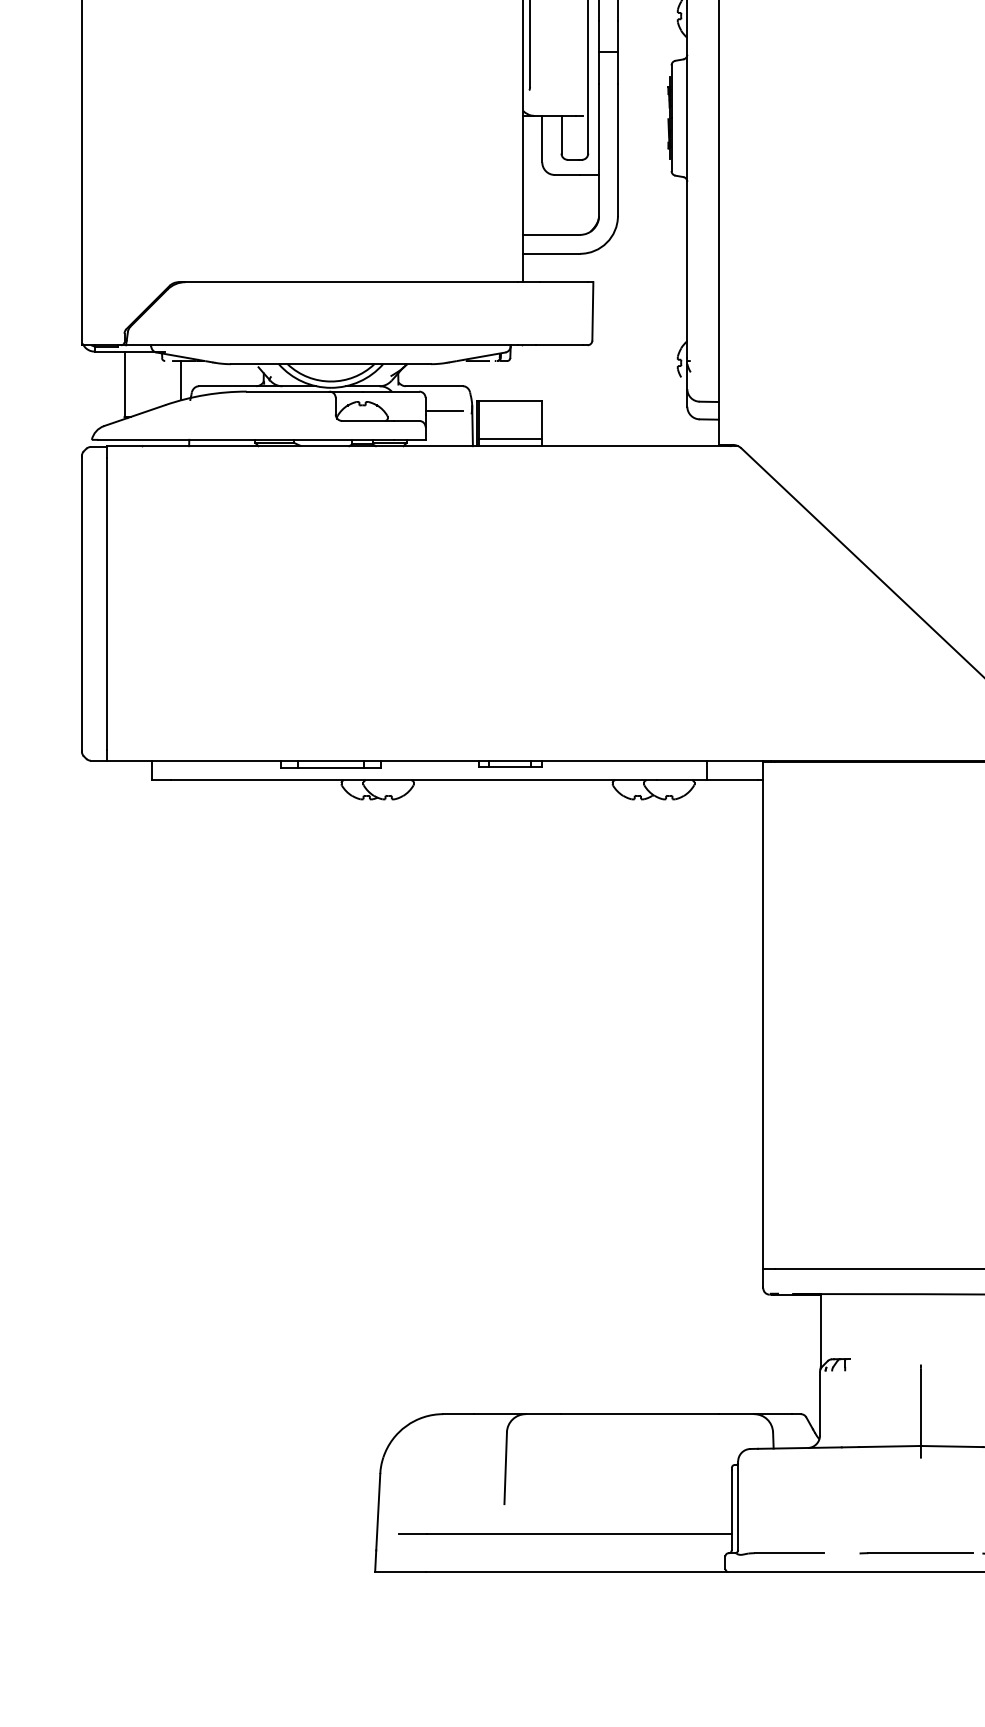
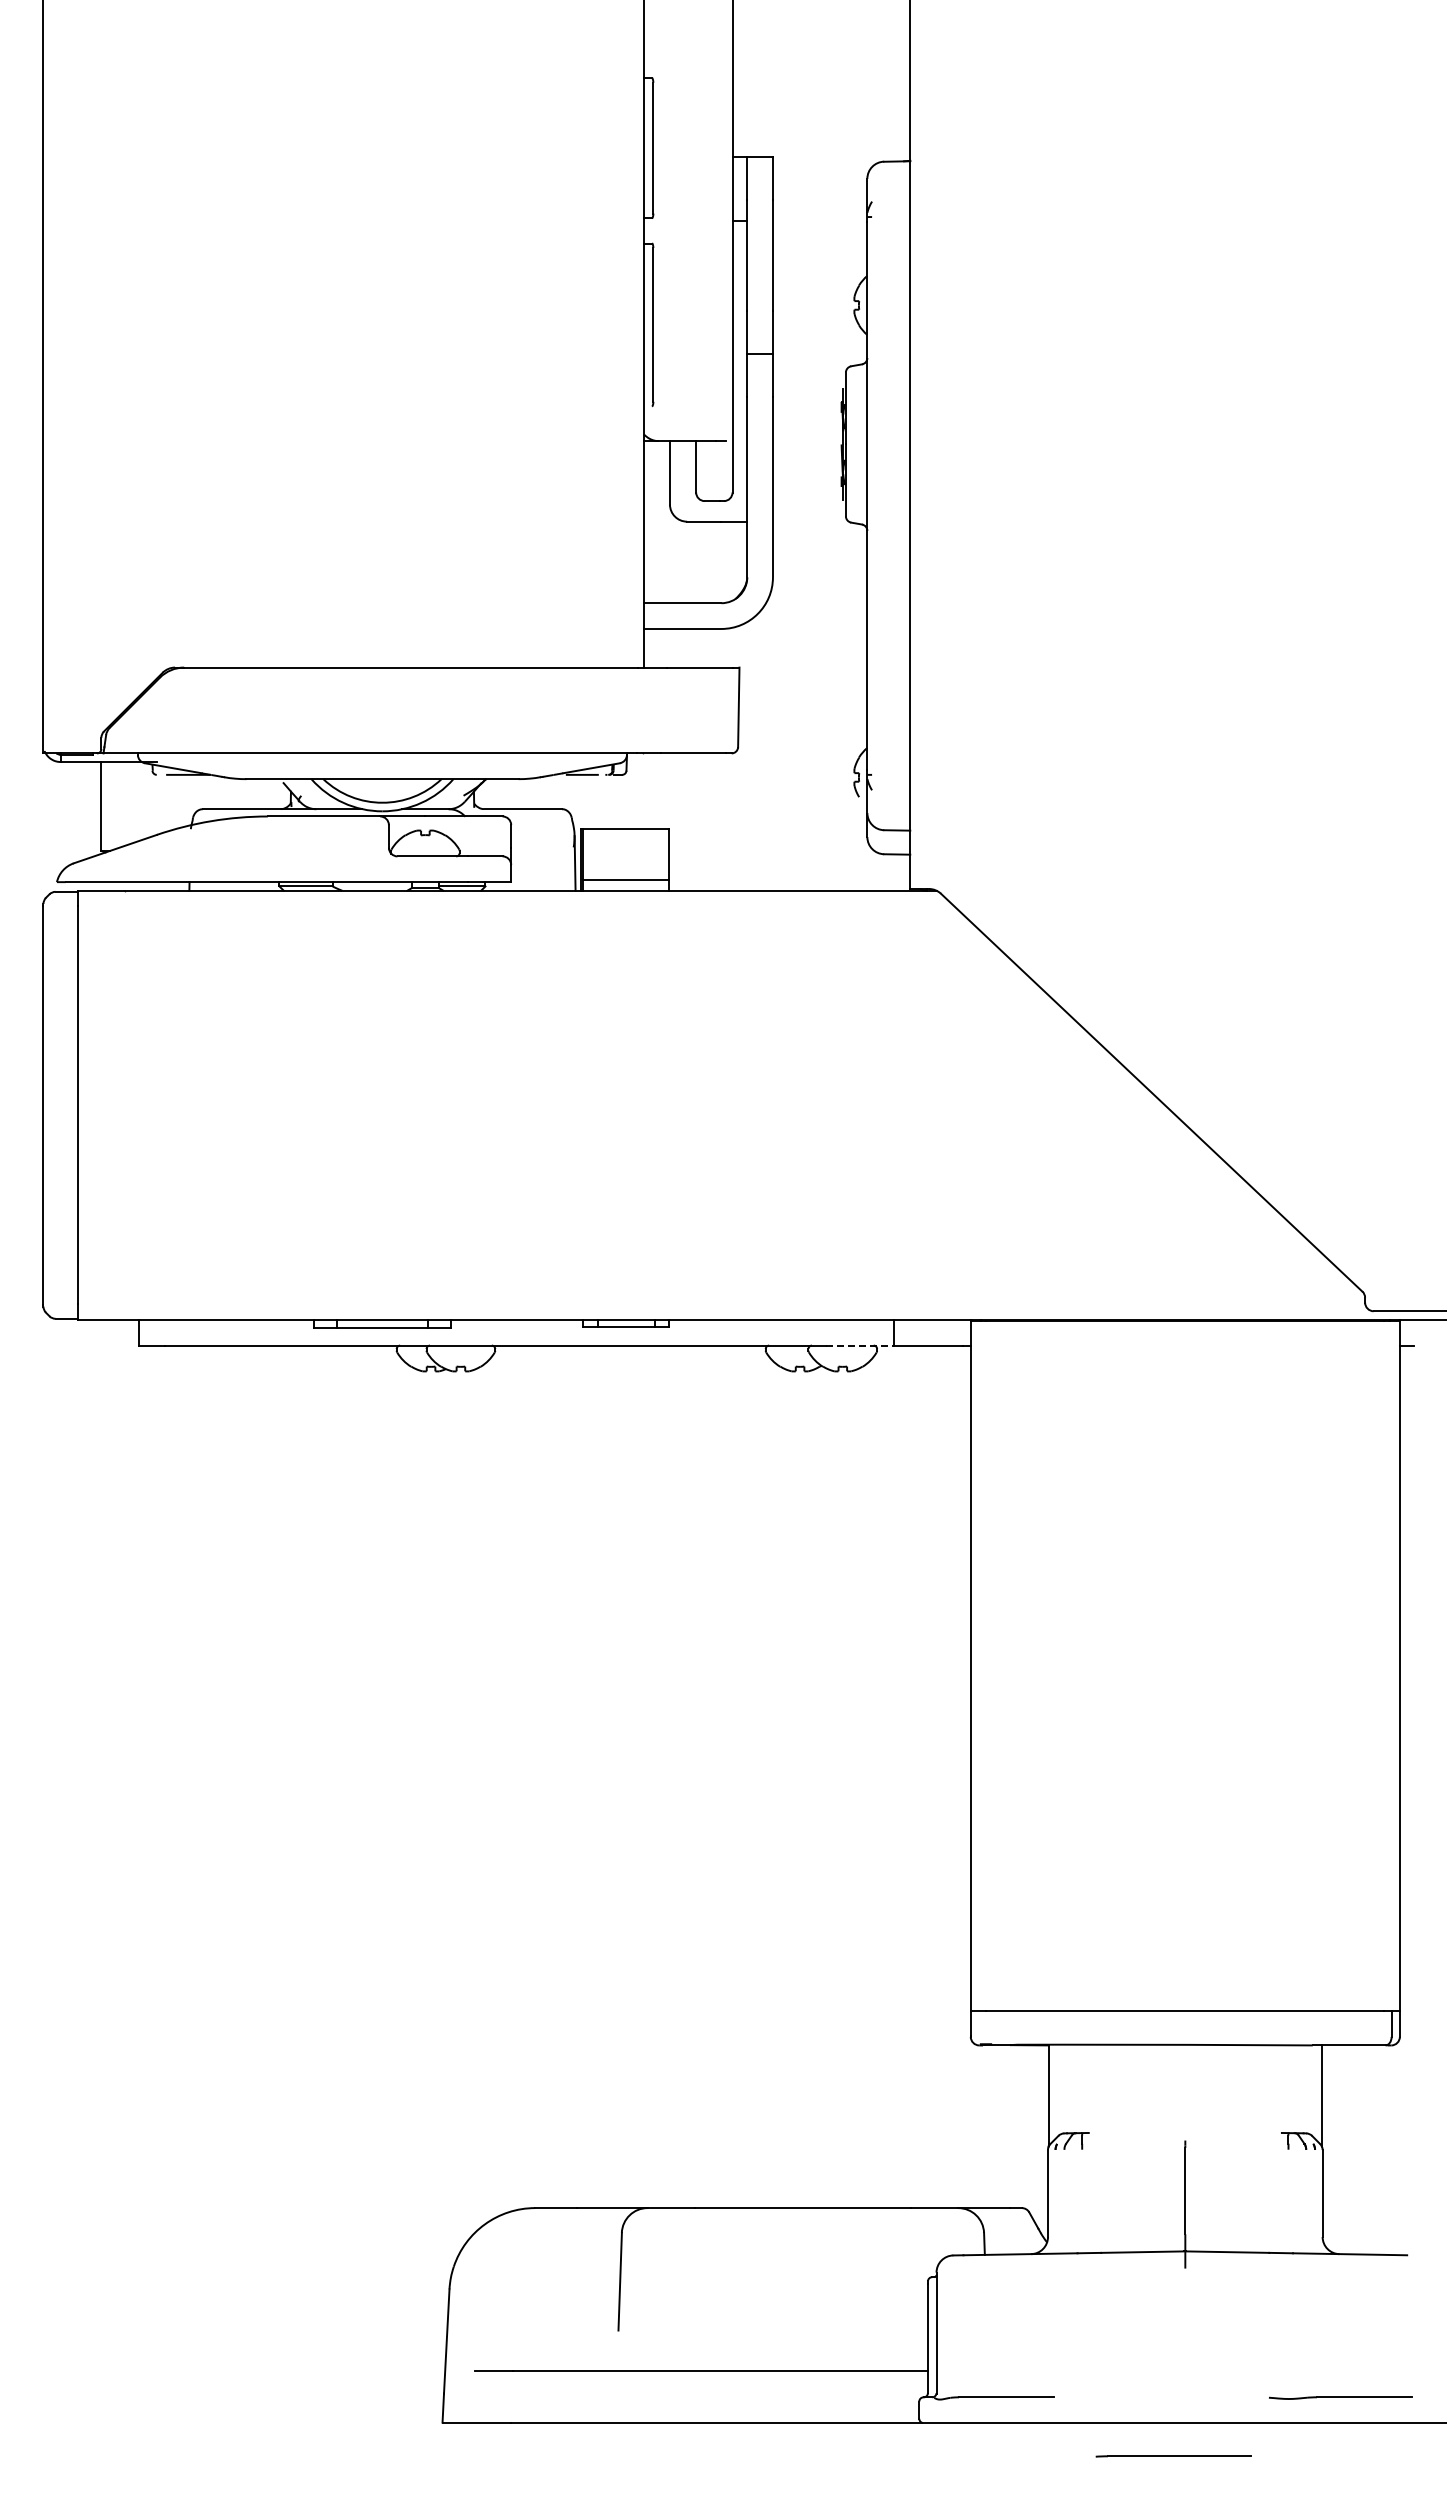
line: (181, 380) -> (178, 801), removed
line: (444, 411) -> (536, 843), removed
line: (682, 780) -> (860, 1345), solid -> dashed
line: (916, 1553) -> (1173, 2456), moved

